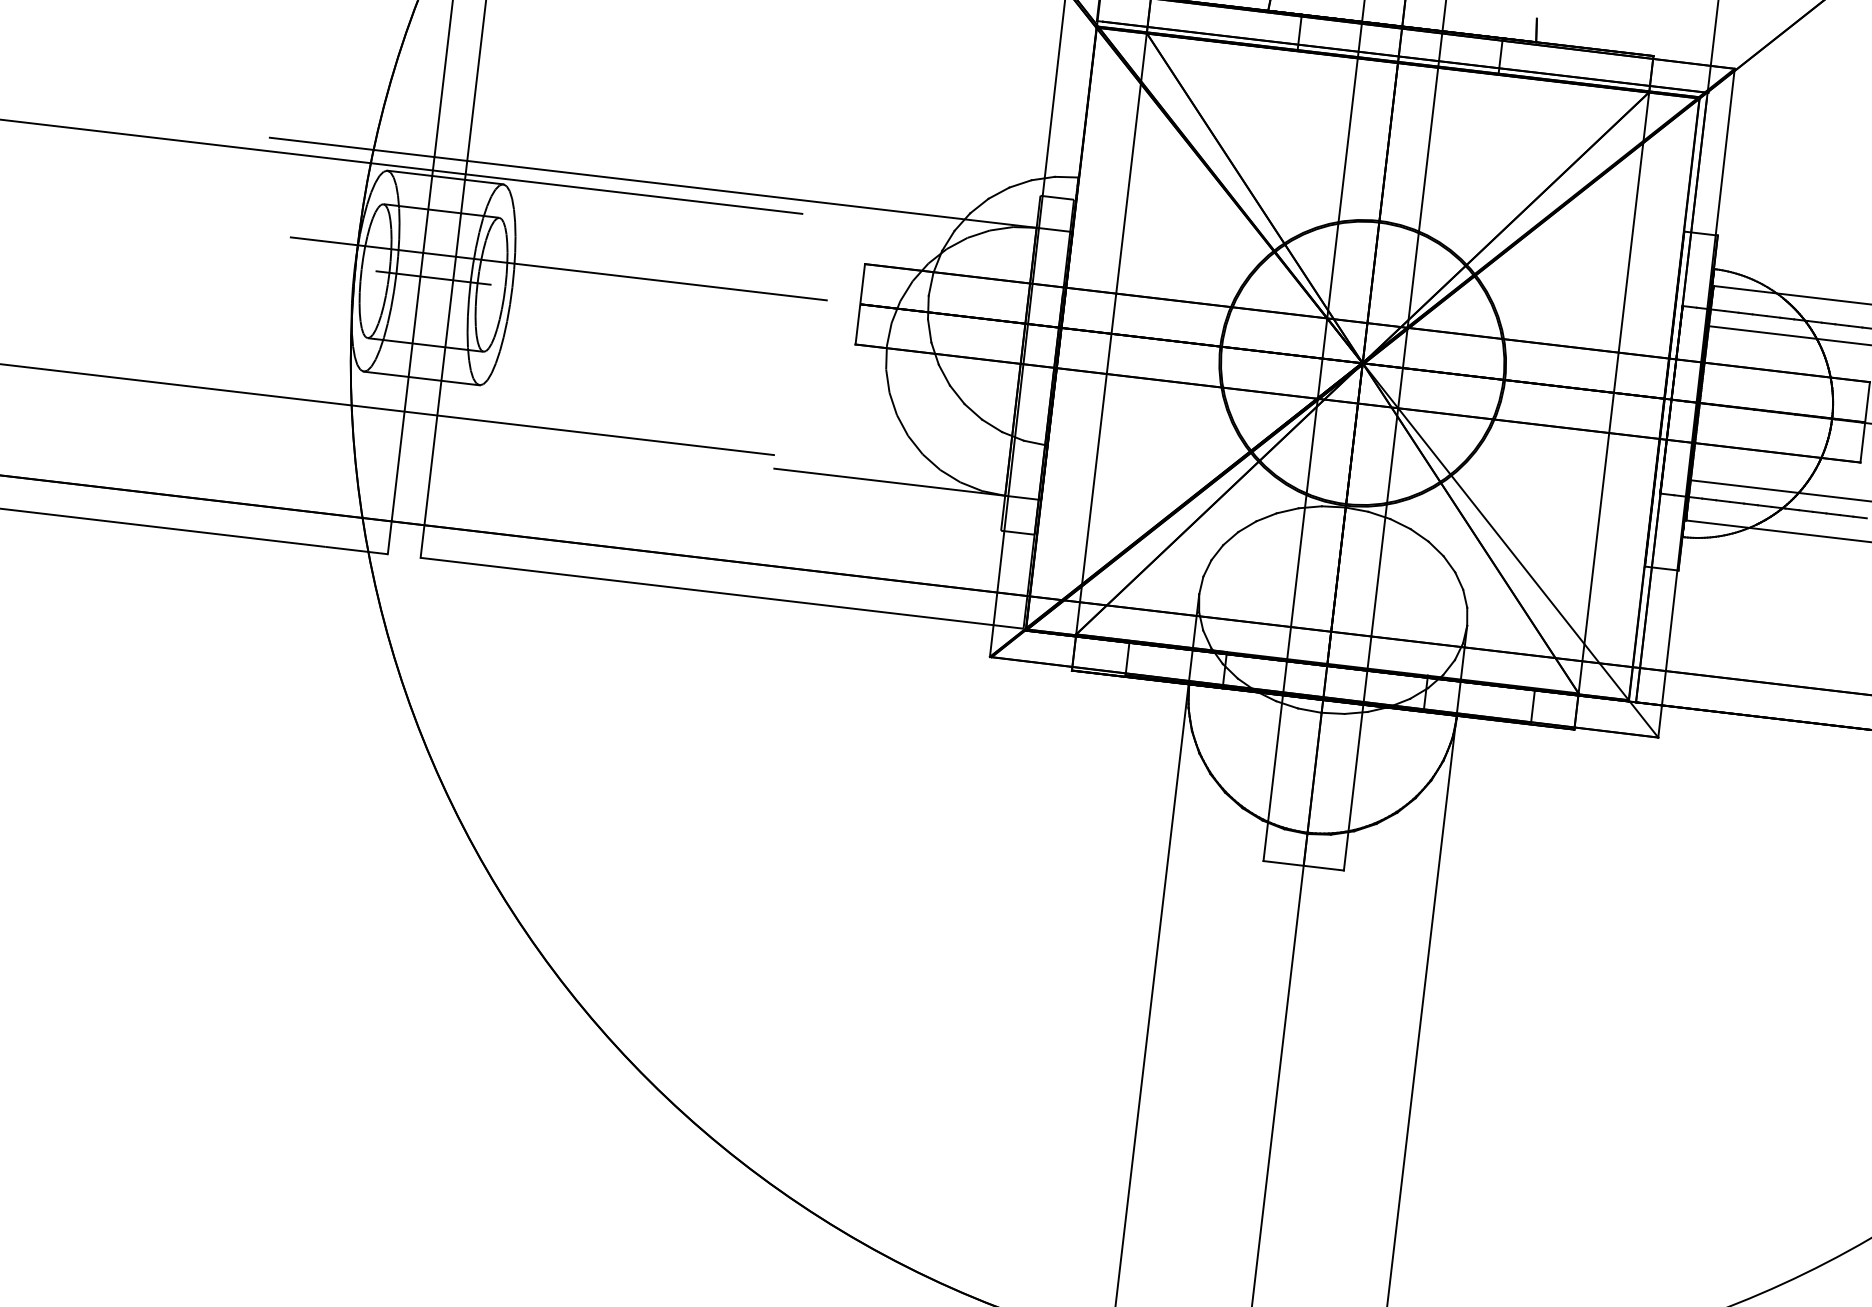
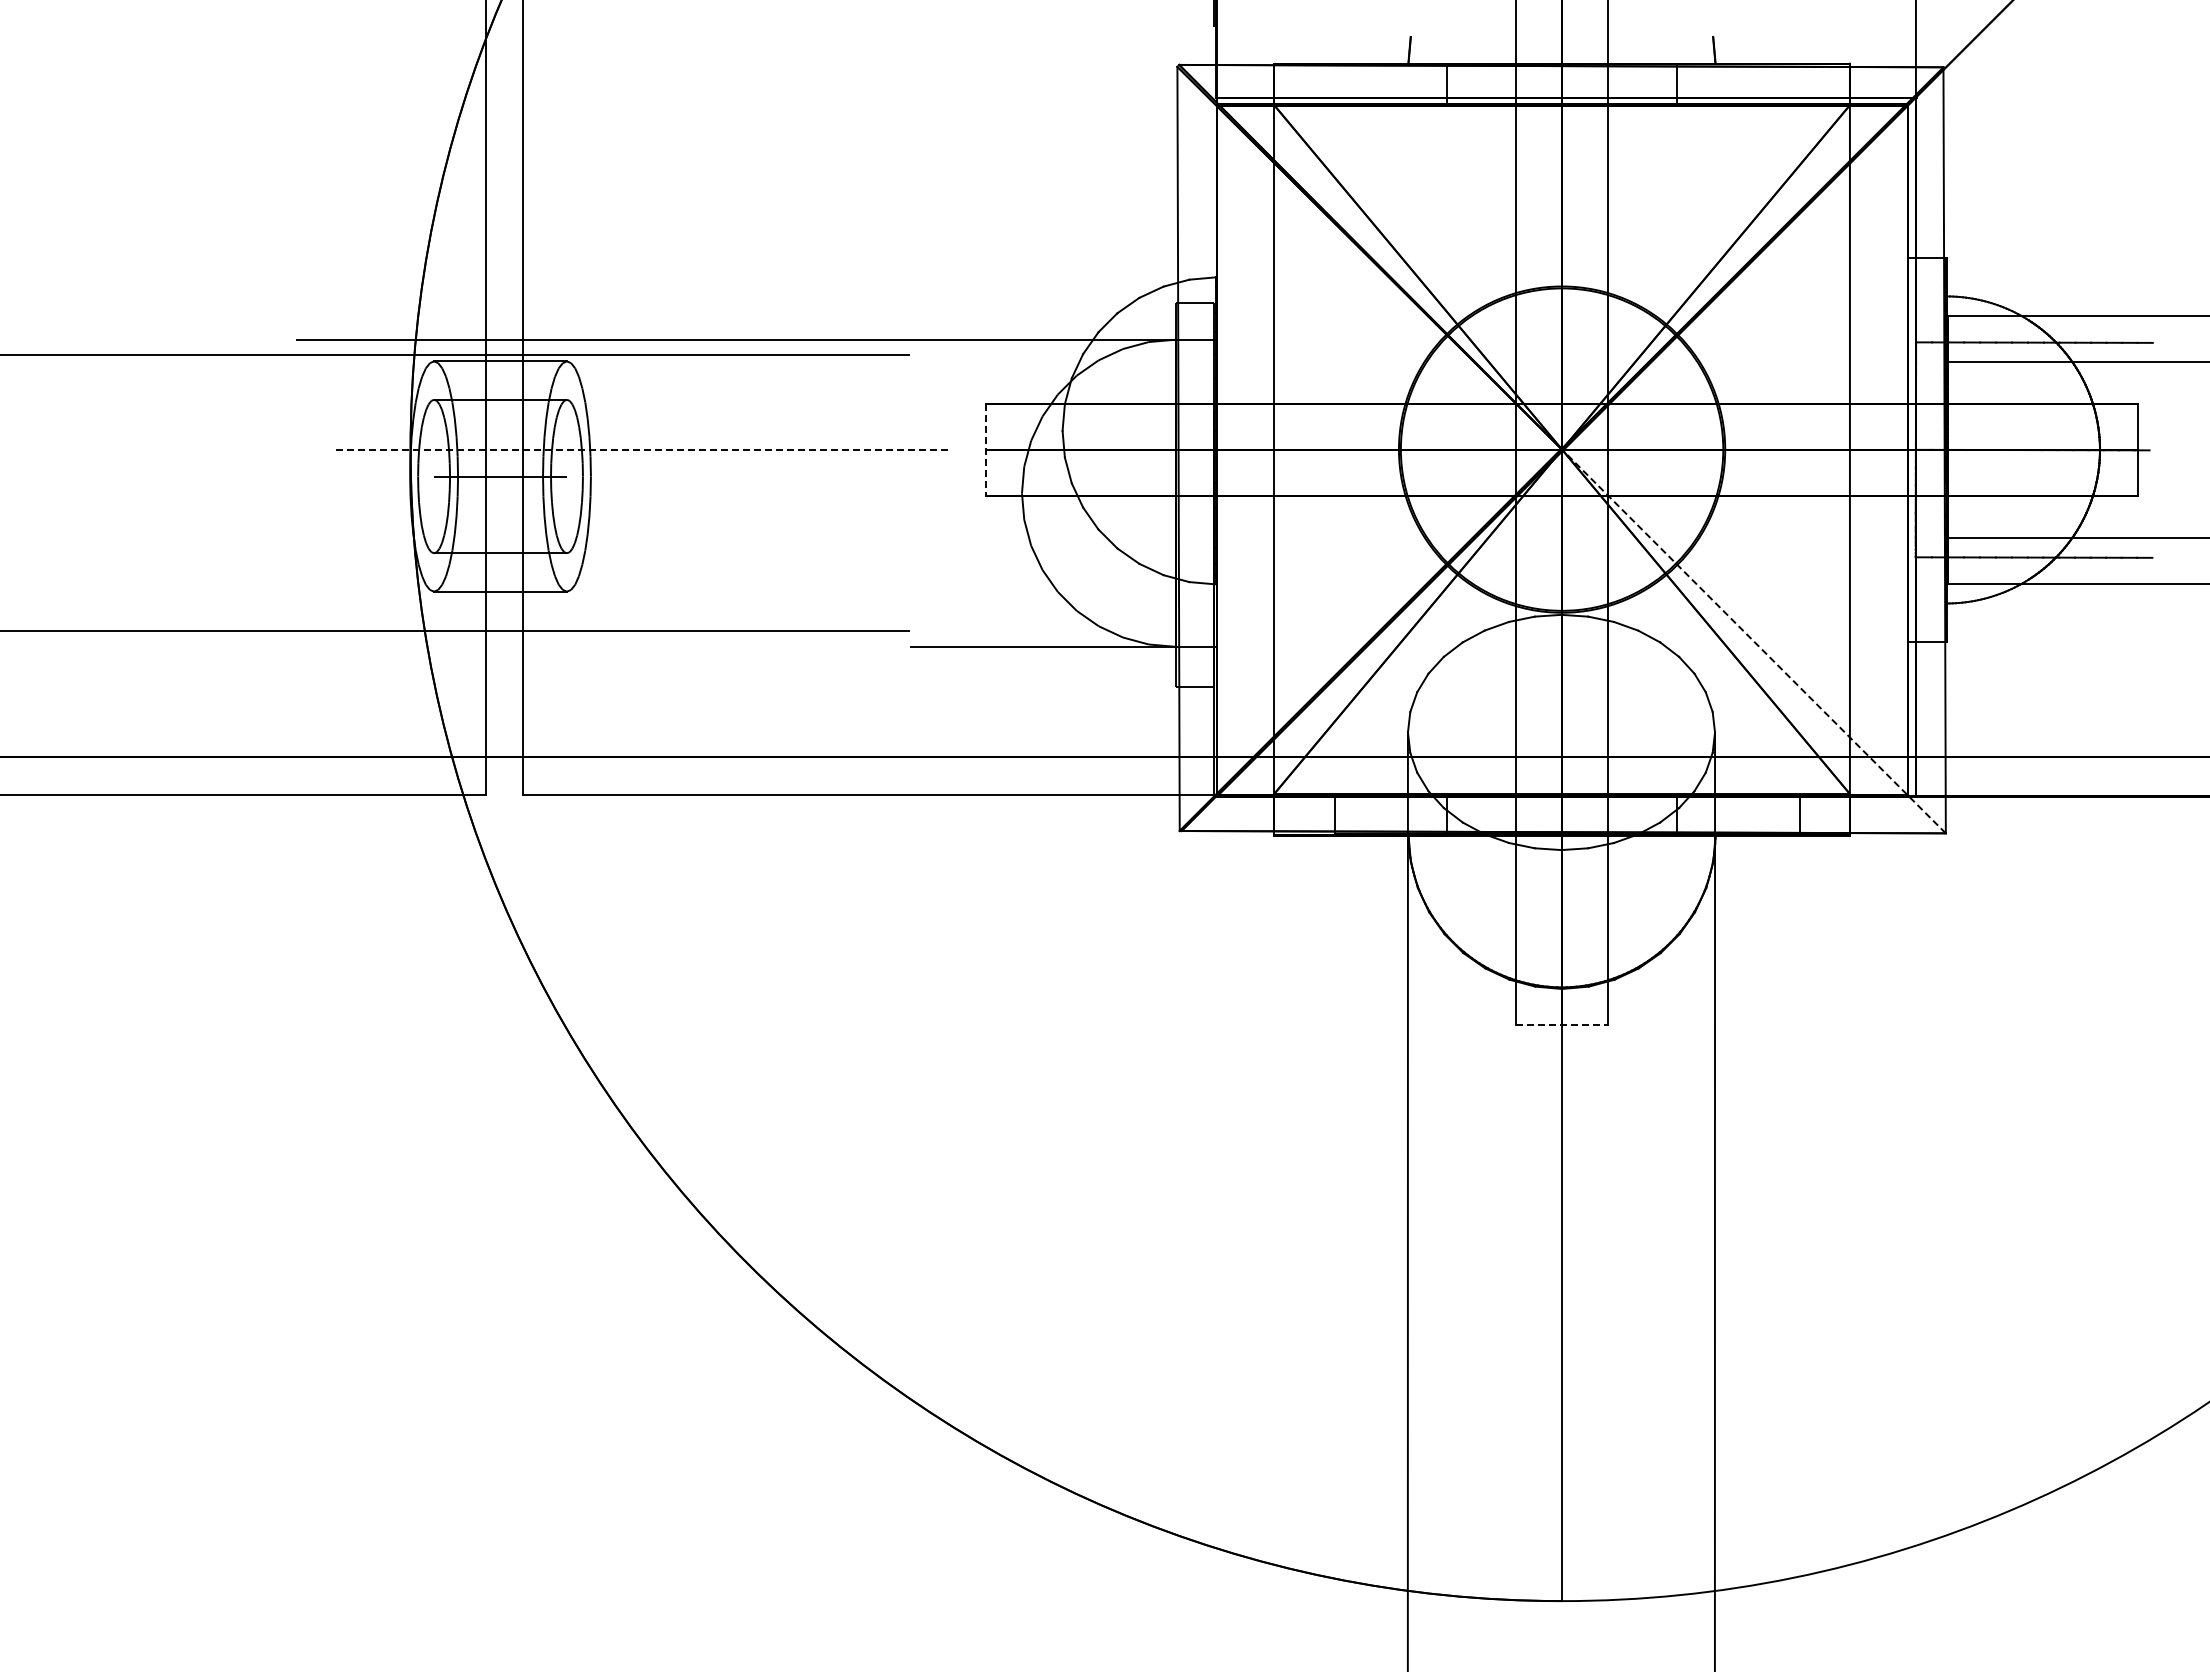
line: (558, 268) -> (640, 449), solid -> dashed
line: (860, 305) -> (986, 450), solid -> dashed
line: (1510, 550) -> (1753, 641), solid -> dashed
line: (1304, 865) -> (1562, 1025), solid -> dashed

